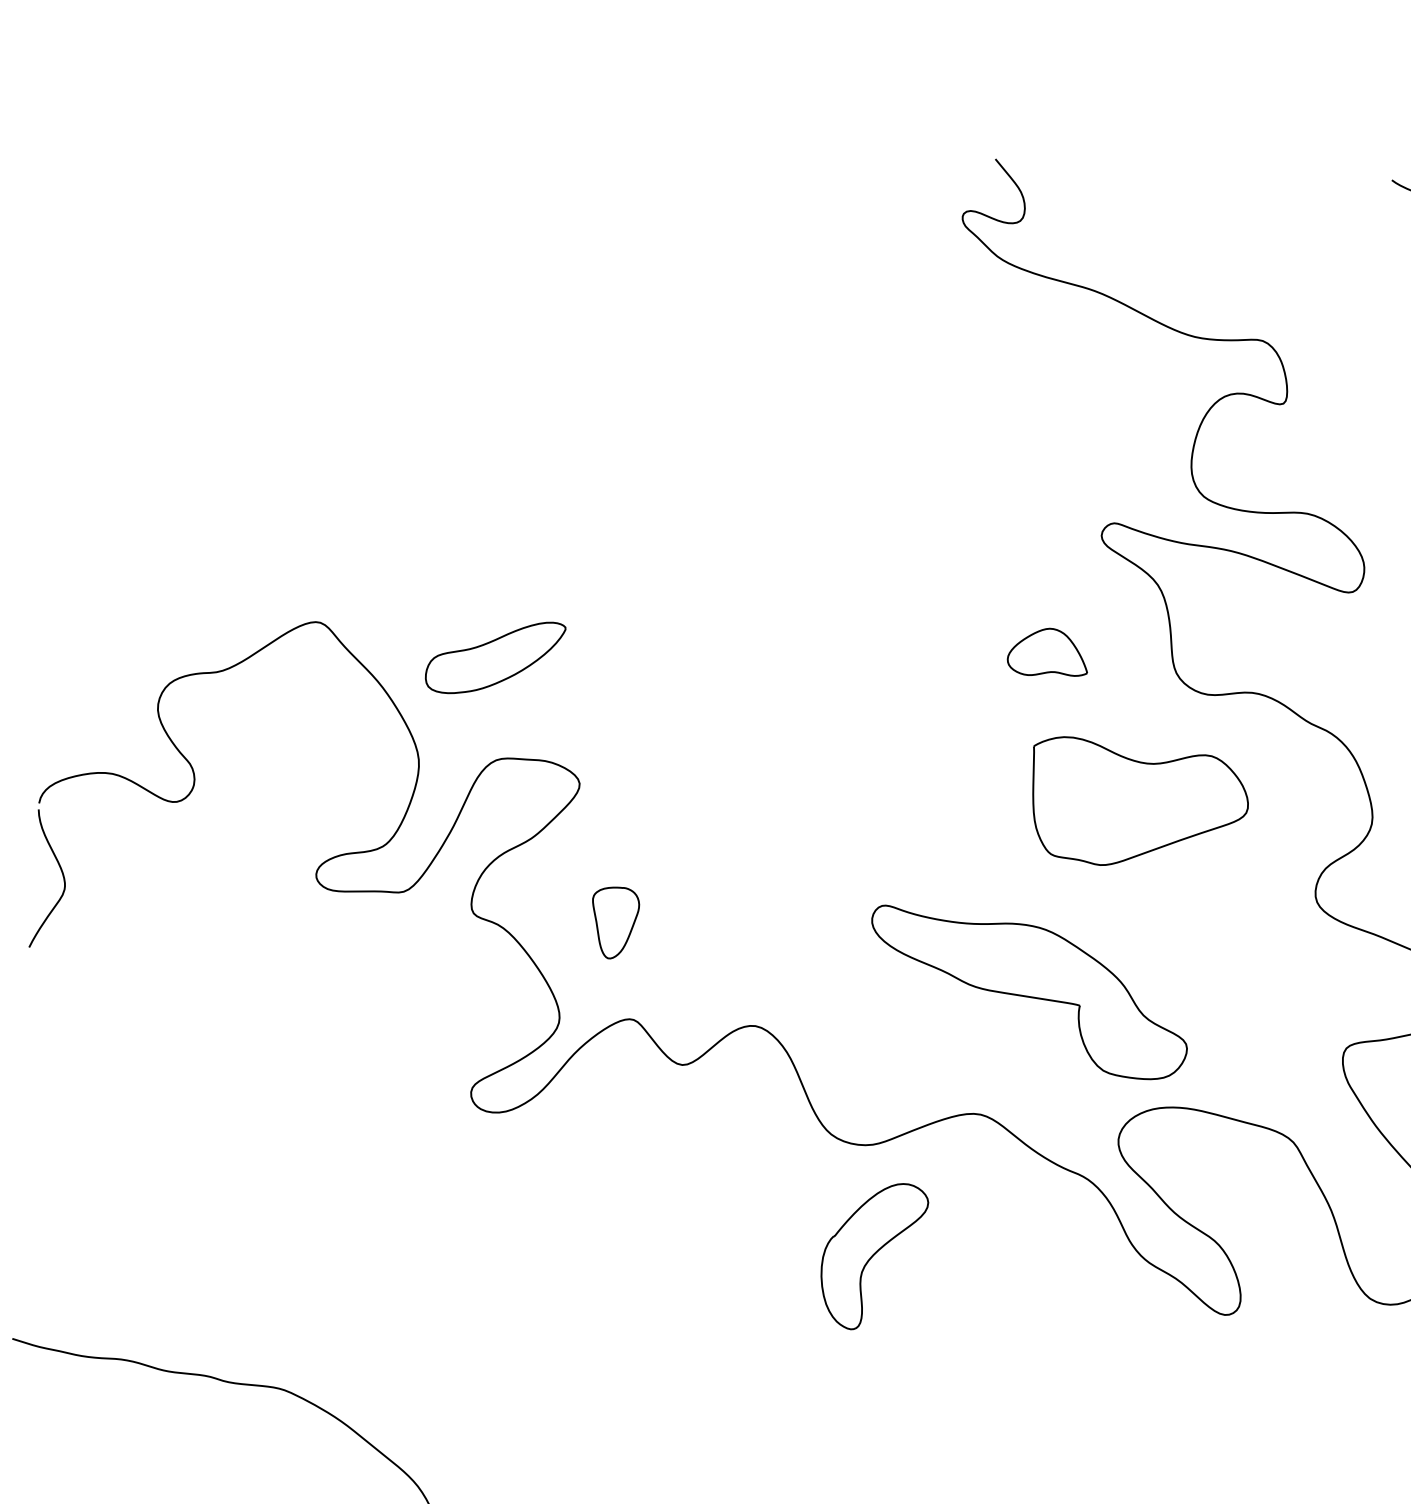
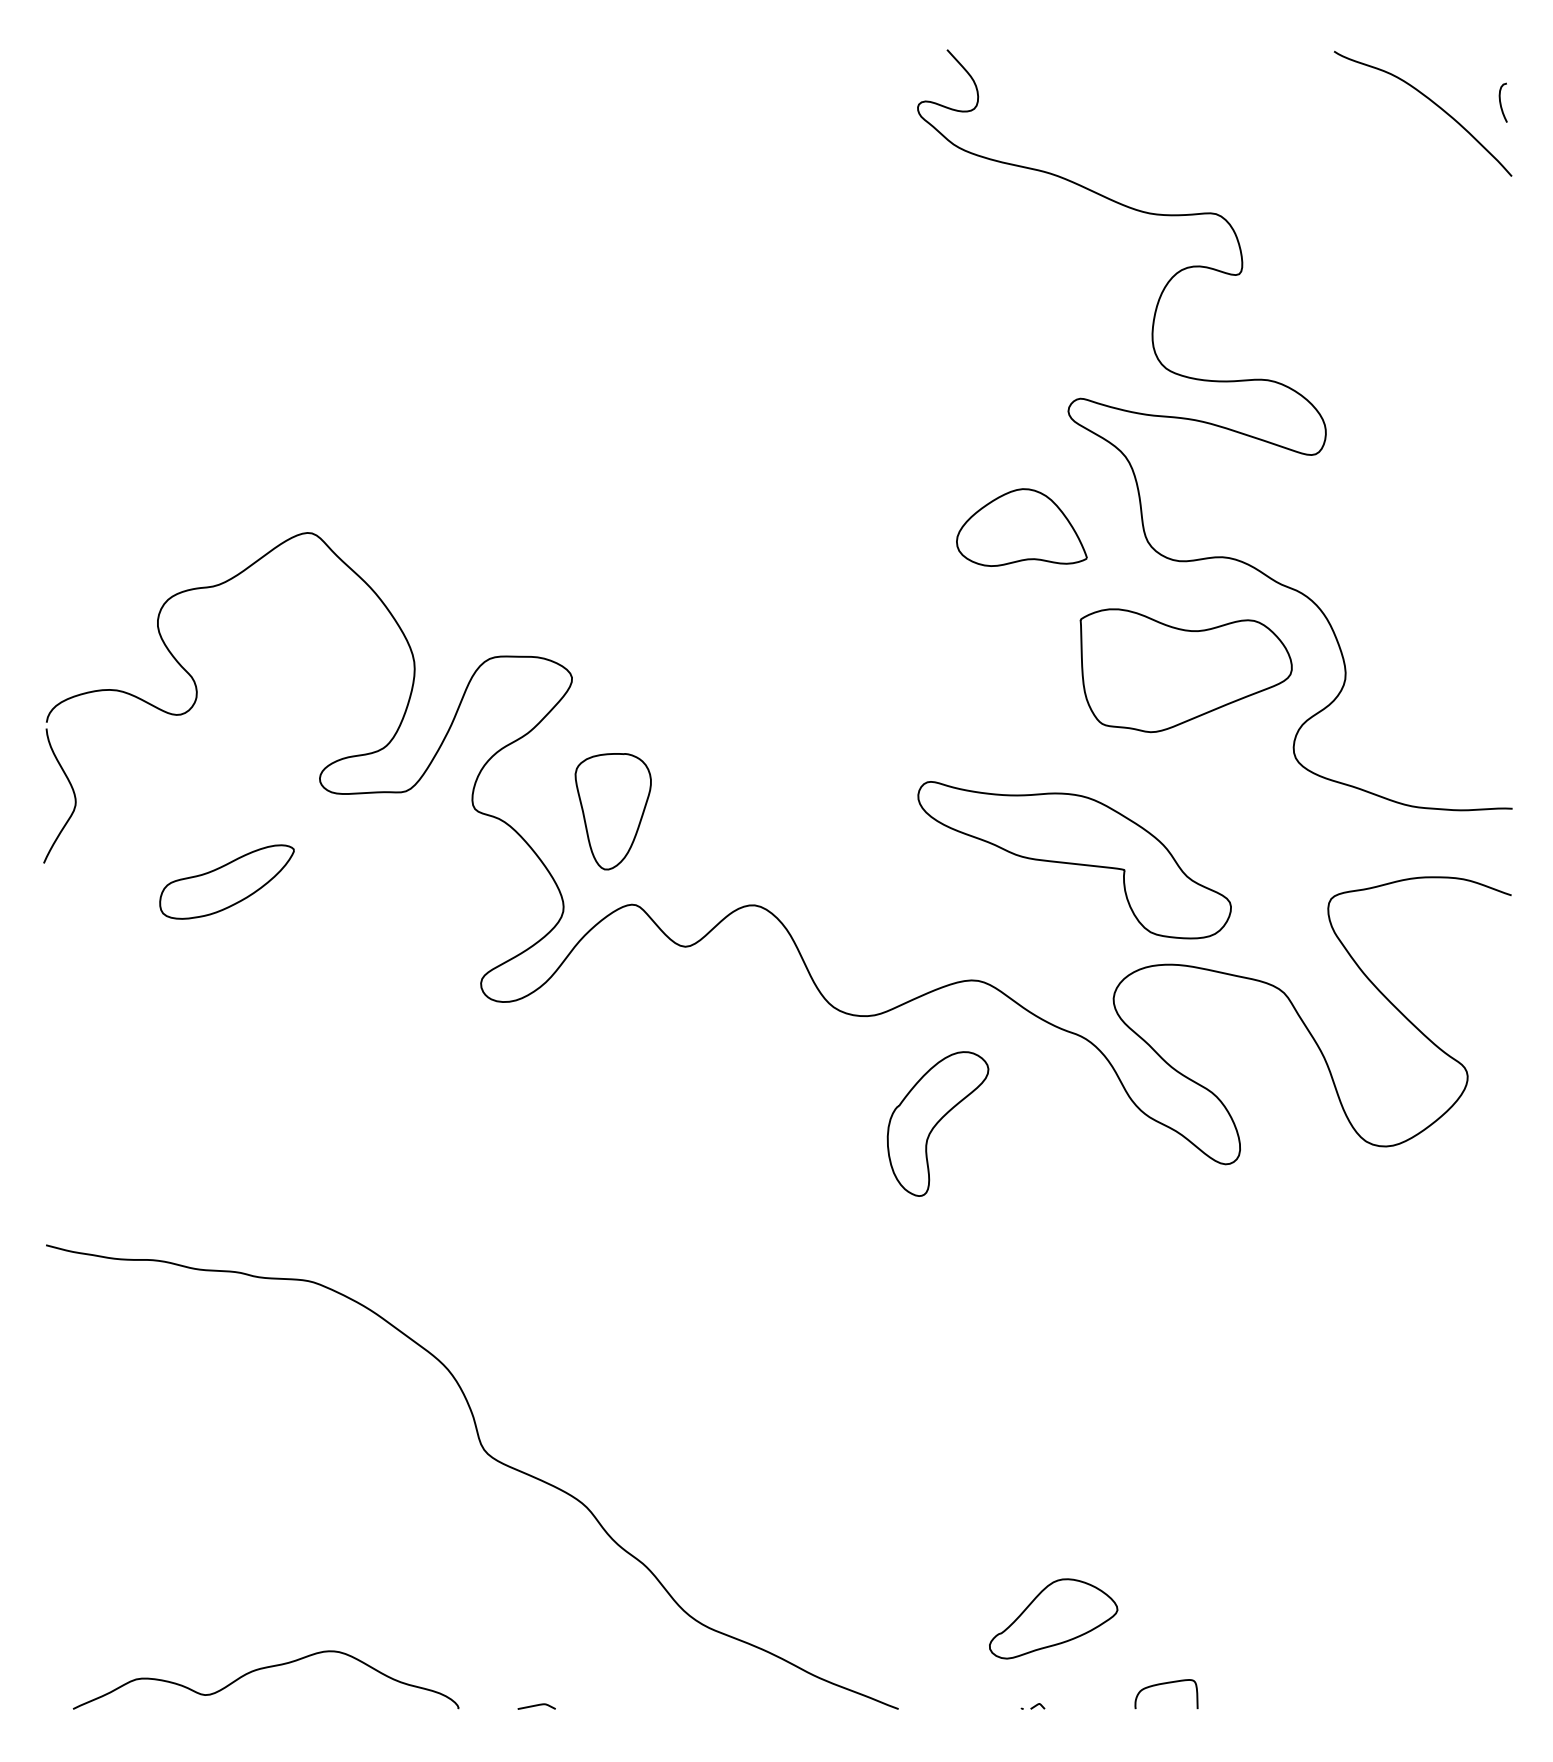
part: (1047, 652) -> (1021, 527), size x1.67
part: (494, 657) -> (226, 881), moved
part: (1138, 803) -> (1185, 670), moved
part: (614, 922) -> (612, 811), size x1.67
part: (1028, 993) -> (1074, 860), moved
part: (873, 1255) -> (937, 1123), moved

